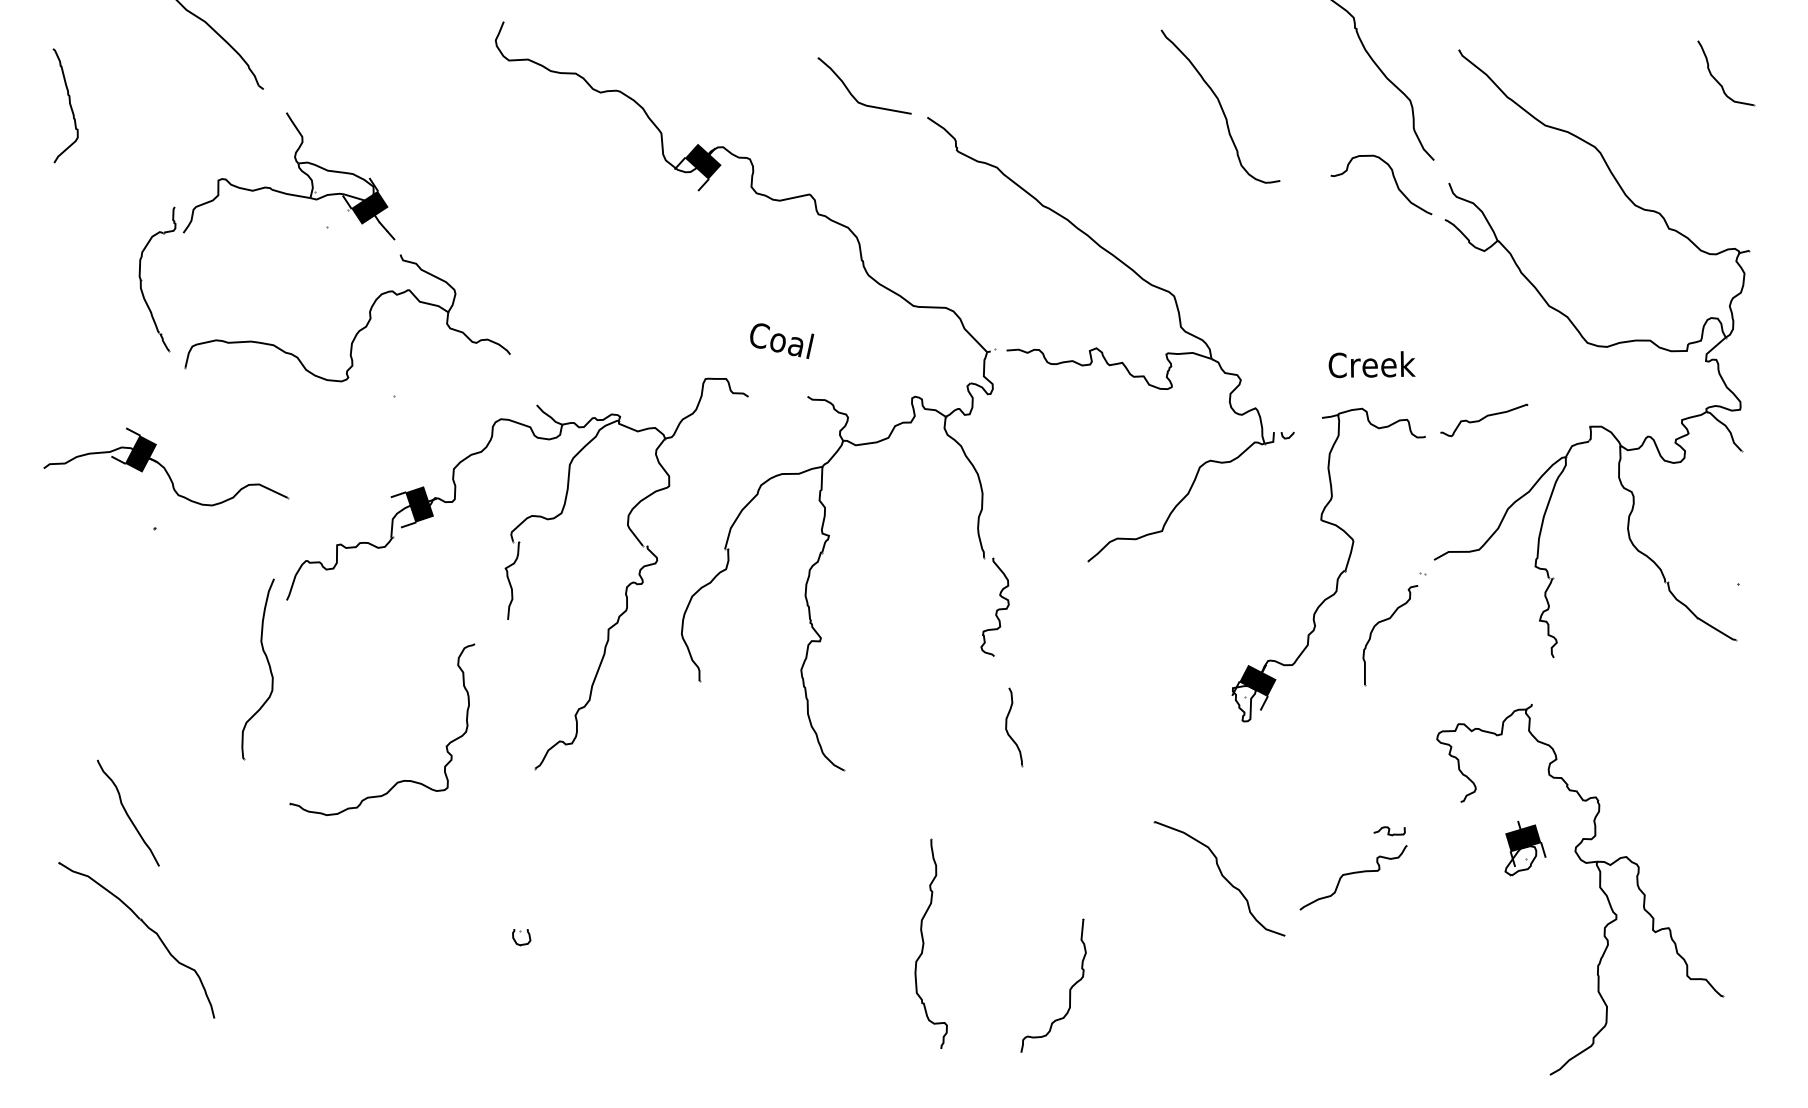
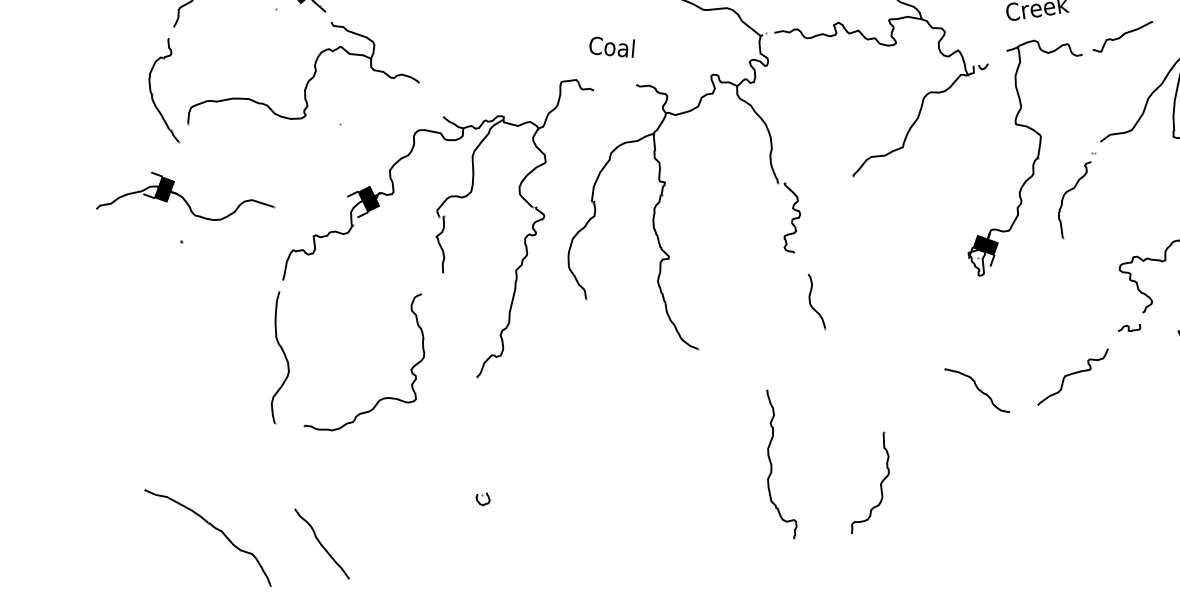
part: (142, 280) -> (152, 93), moved
part: (267, 663) -> (282, 352), moved
curve: (127, 812) -> (321, 543), moved
curve: (1389, 831) -> (1129, 328), moved
part: (1219, 878) -> (977, 390), size x0.62

